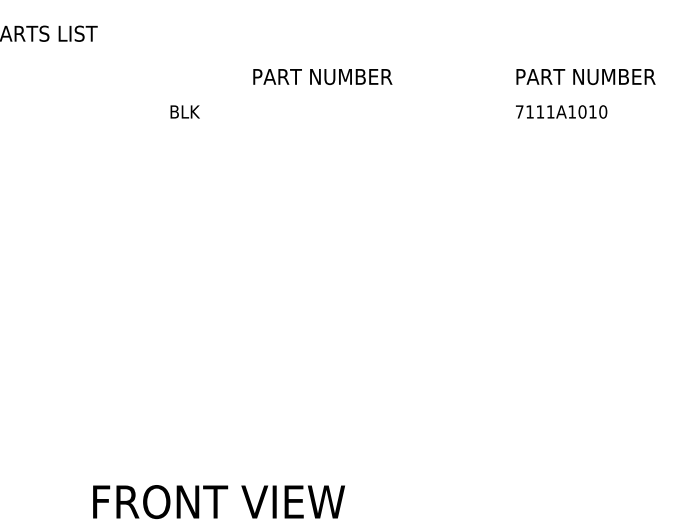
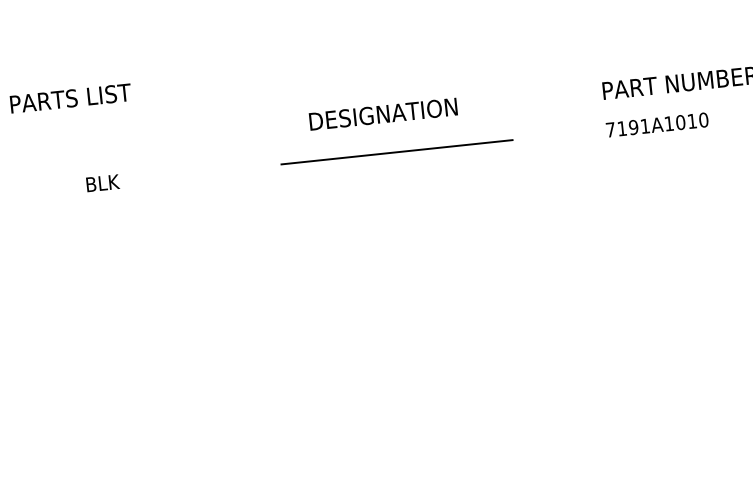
text: (323, 76) -> (387, 113), PART NUMBER -> DESIGNATION
text: (184, 111) -> (102, 182), moved
line: (327, 111) -> (396, 151), added
text: (540, 111) -> (633, 126), 7111A1010 -> 7191A1010

